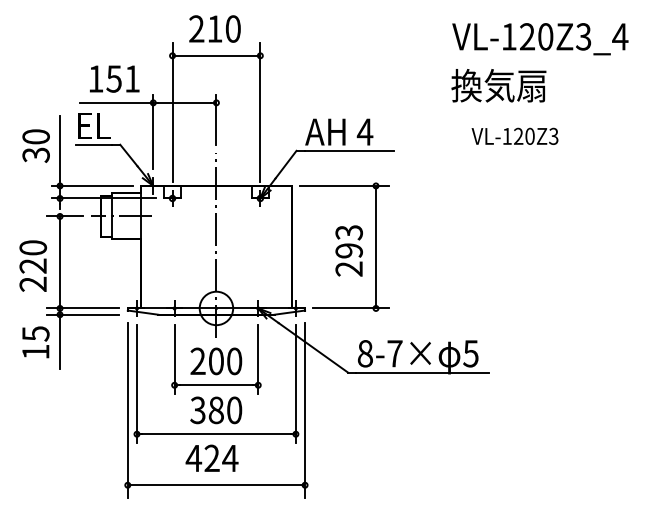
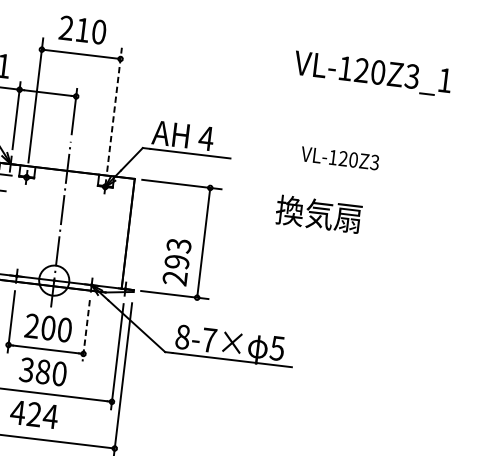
text: (620, 36) -> (445, 80), VL-120Z3_4 -> VL-120Z3_1
text: (498, 85) -> (318, 214), moved
line: (260, 112) -> (114, 109), solid -> dashed
text: (348, 250) -> (176, 261), moved
line: (258, 359) -> (86, 330), solid -> dashed

